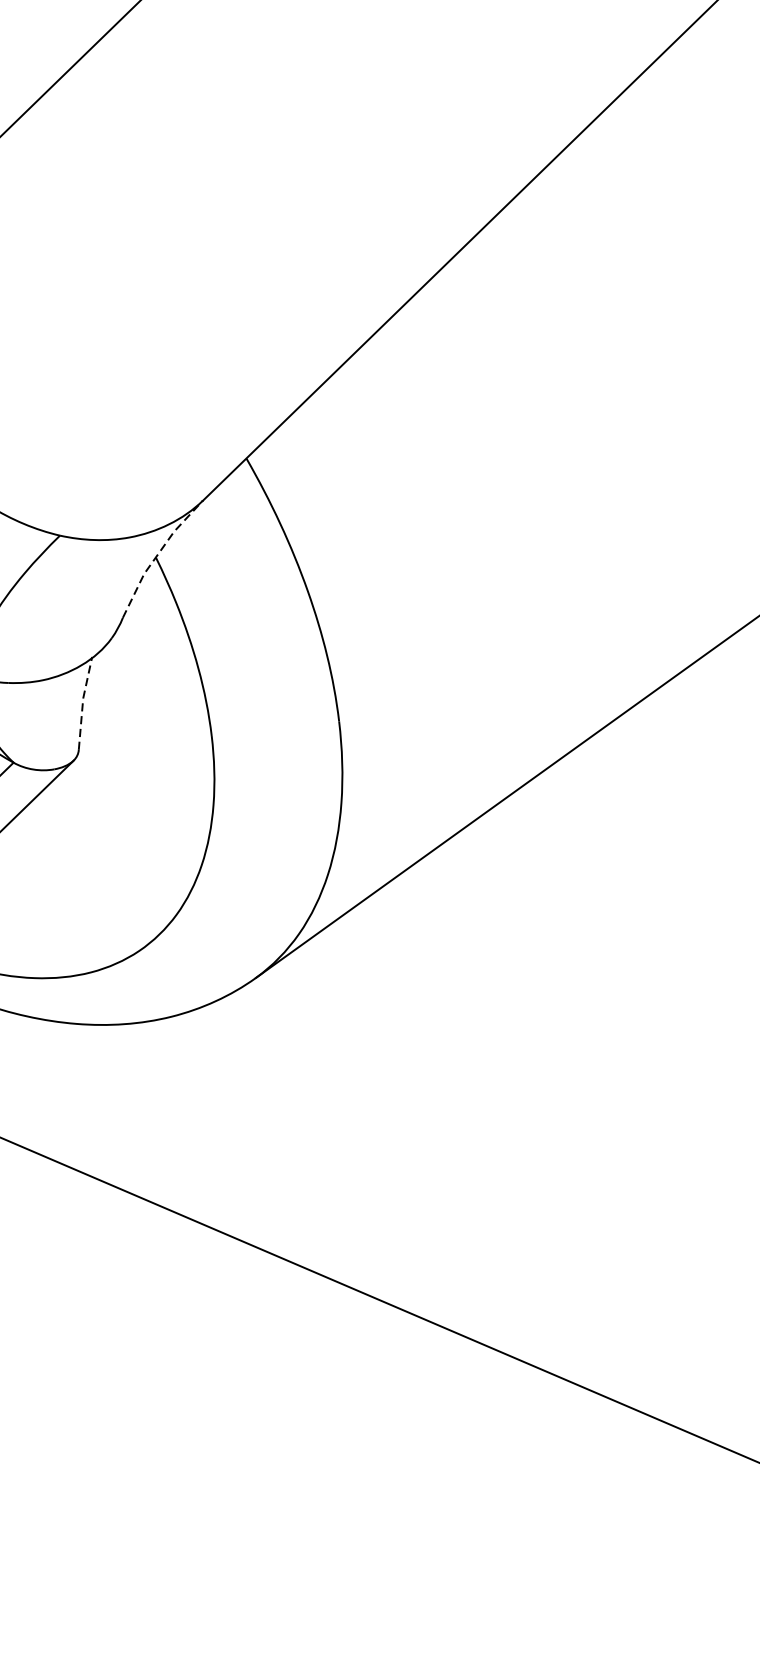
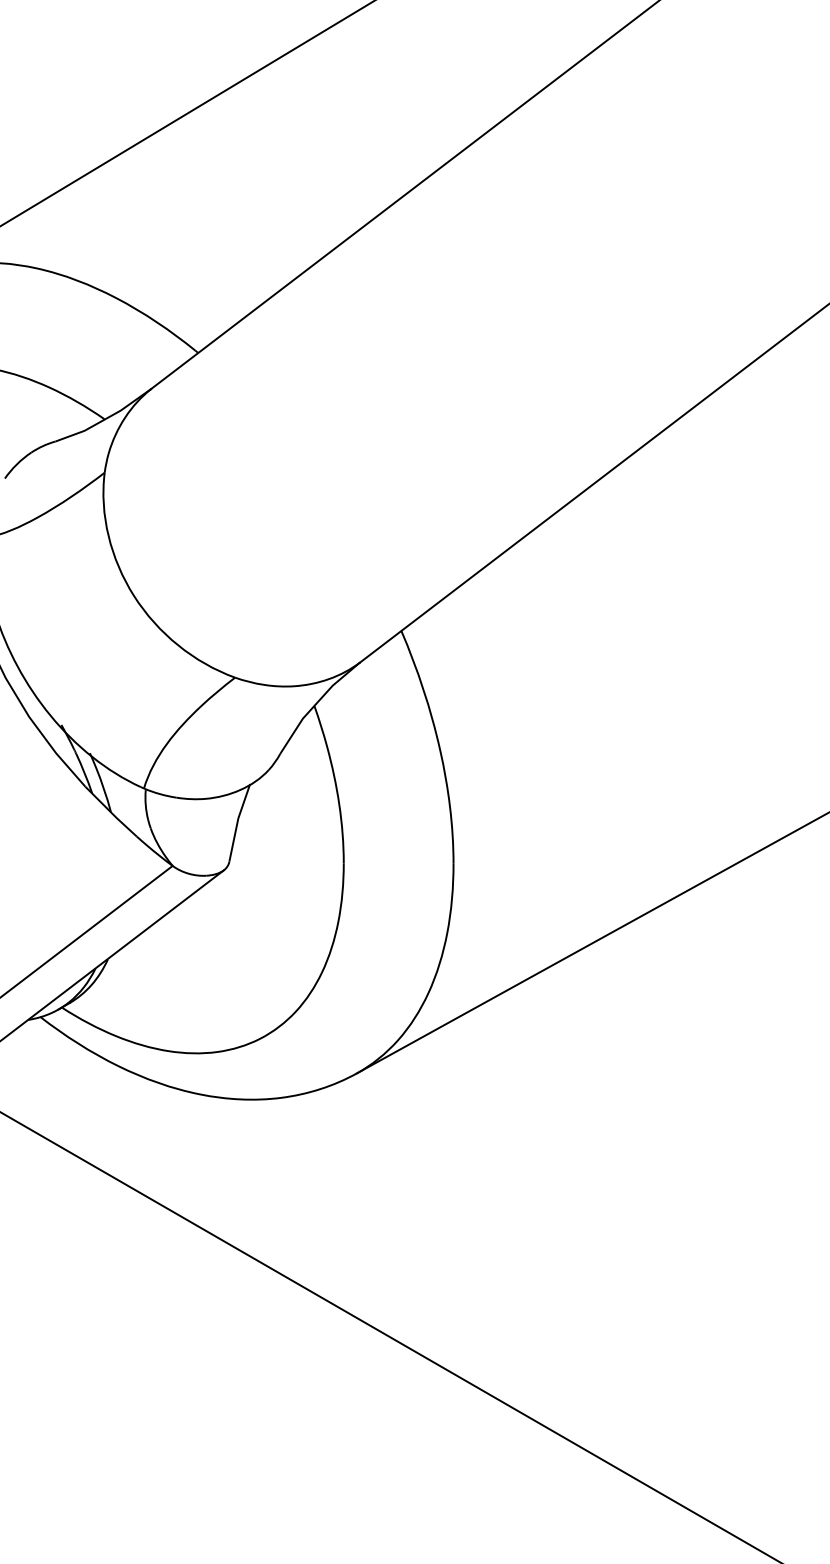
line: (158, 555) -> (316, 704), dashed -> solid
line: (82, 702) -> (237, 821), dashed -> solid

